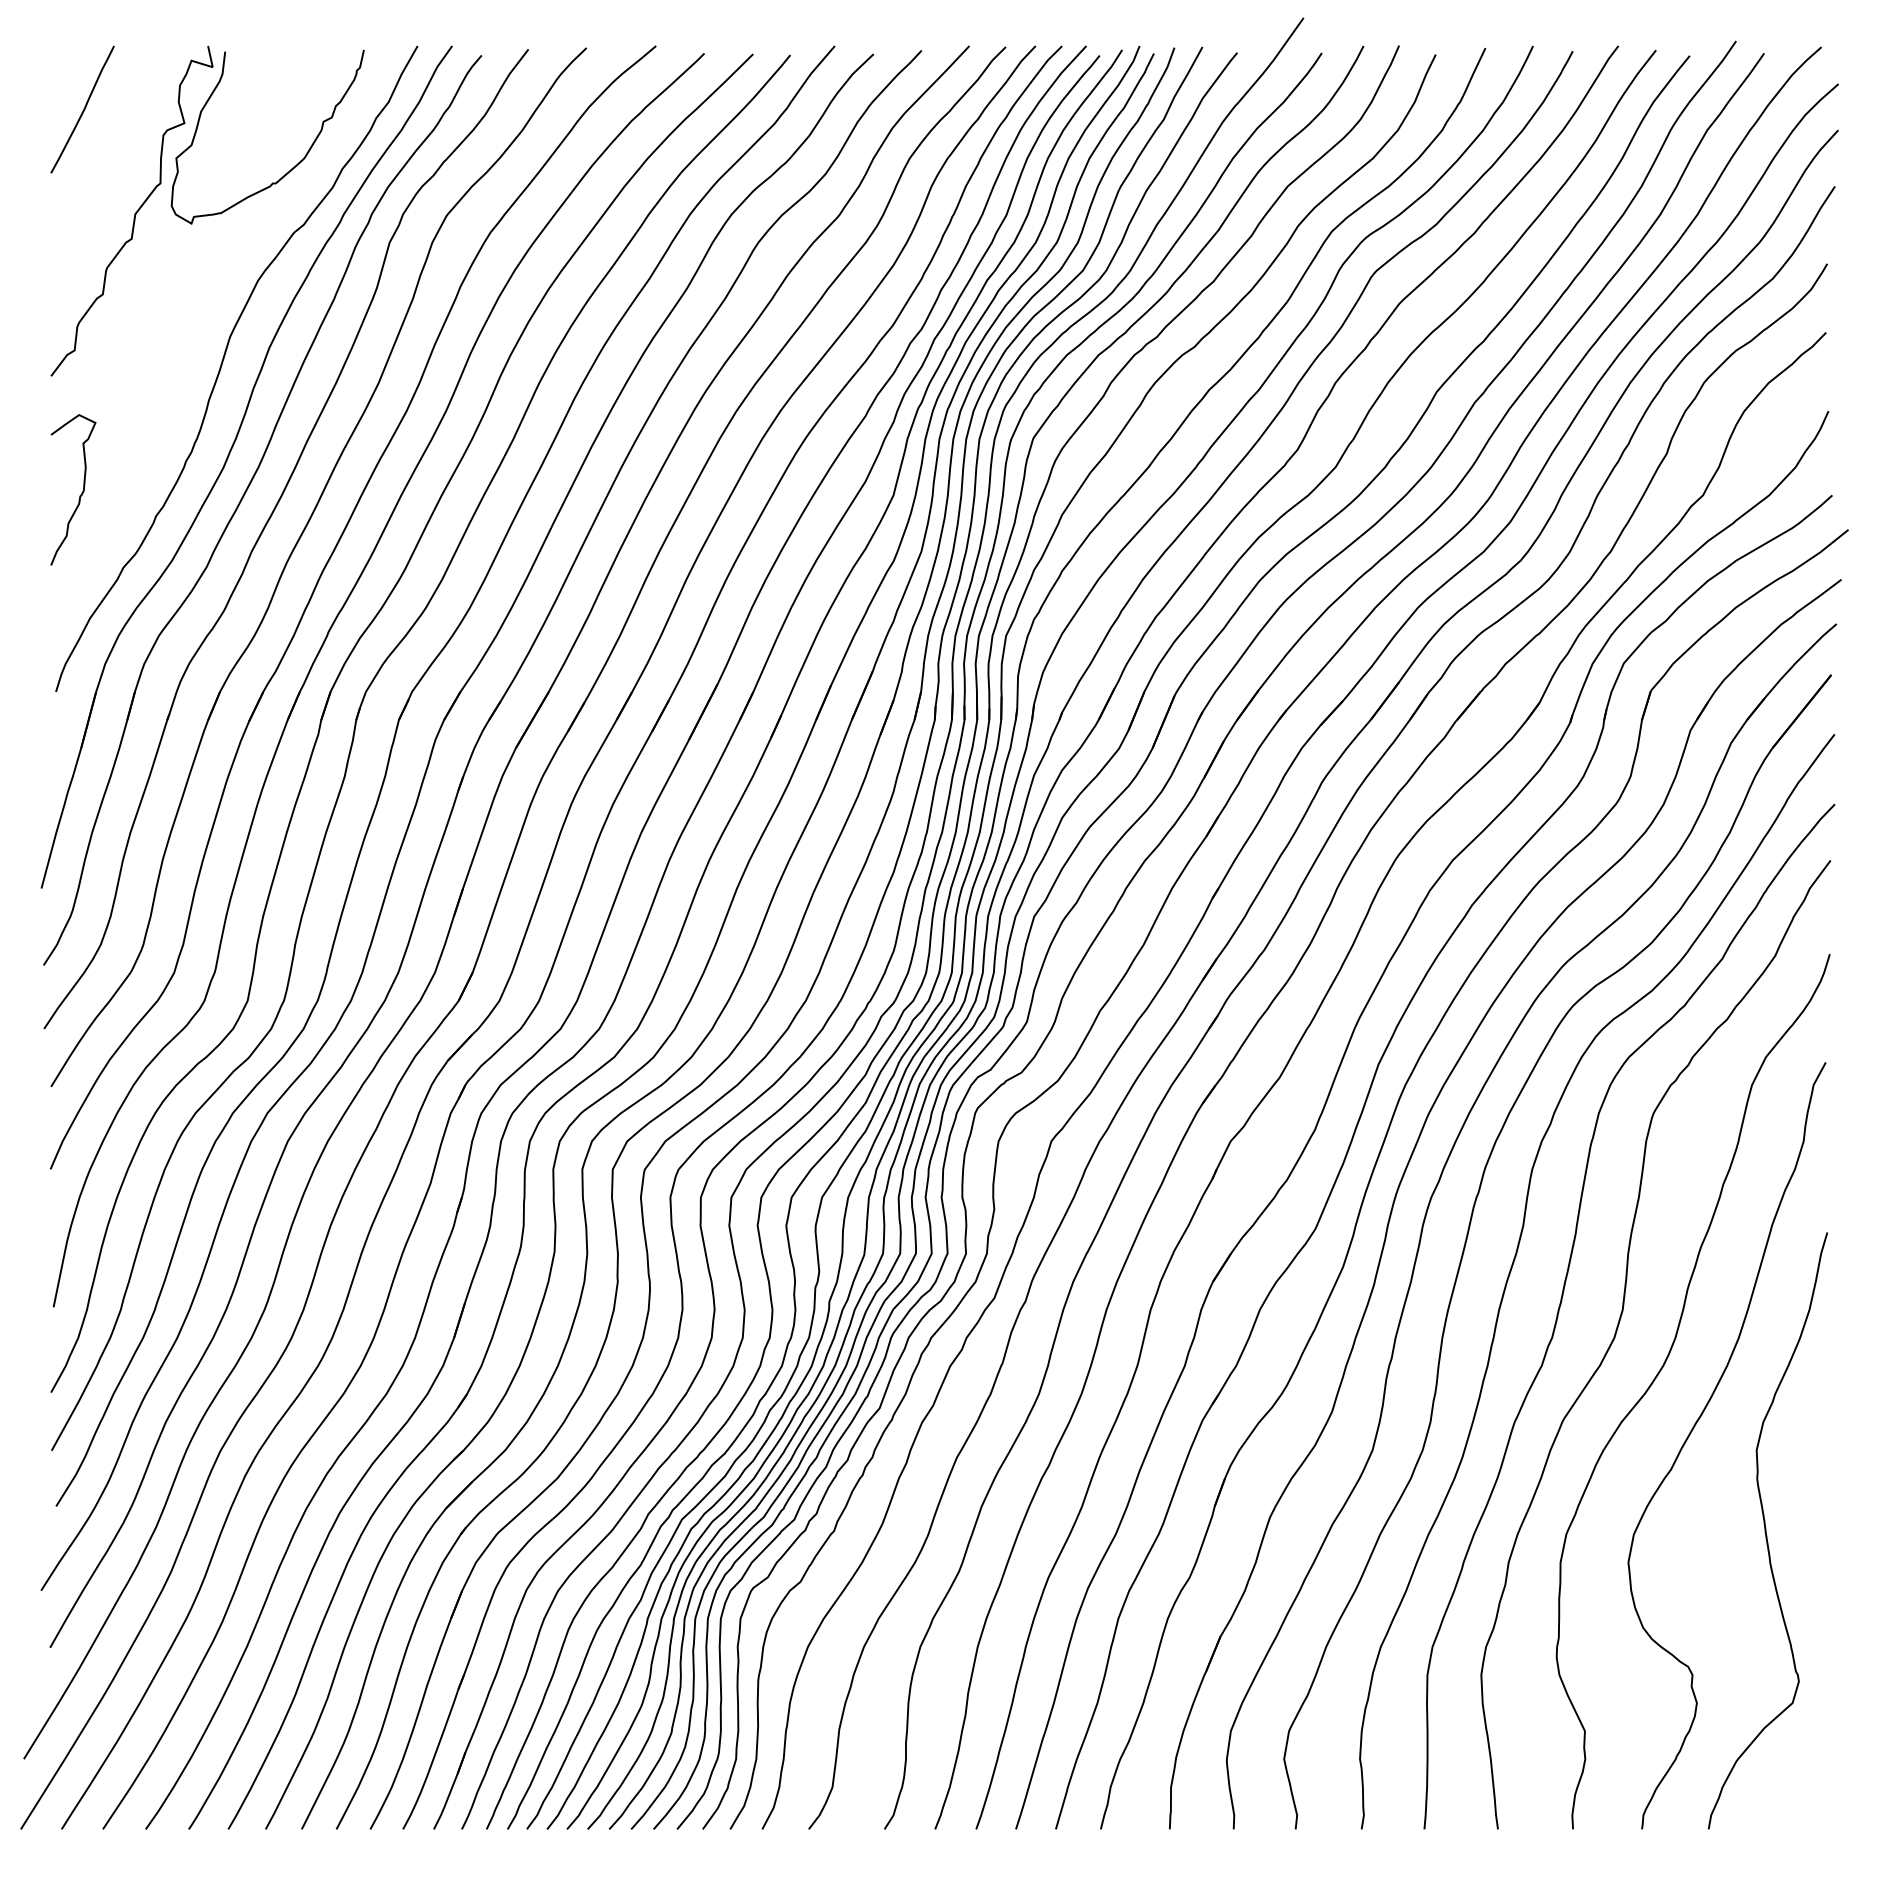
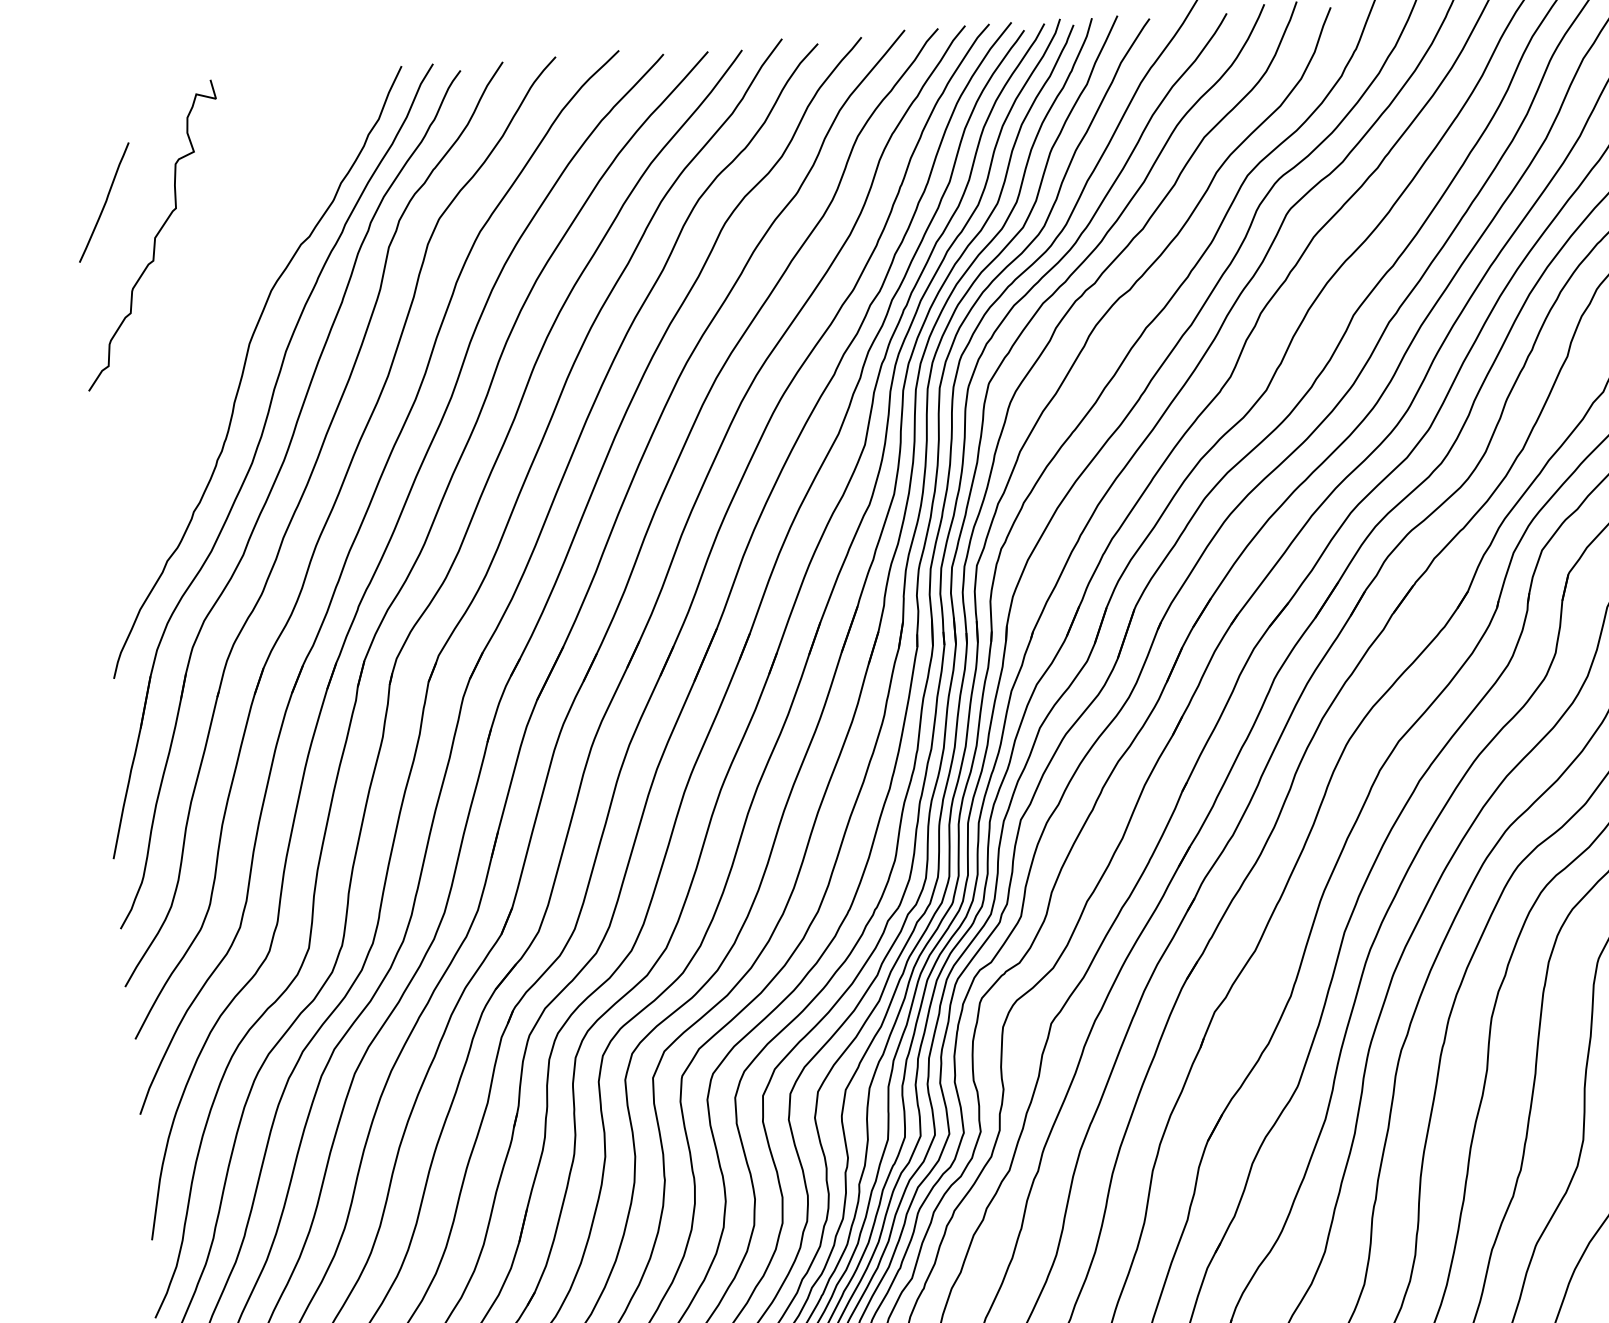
curve: (83, 109) -> (105, 202), moved
curve: (293, 166) -> (296, 184), removed
curve: (79, 495) -> (122, 498), removed

